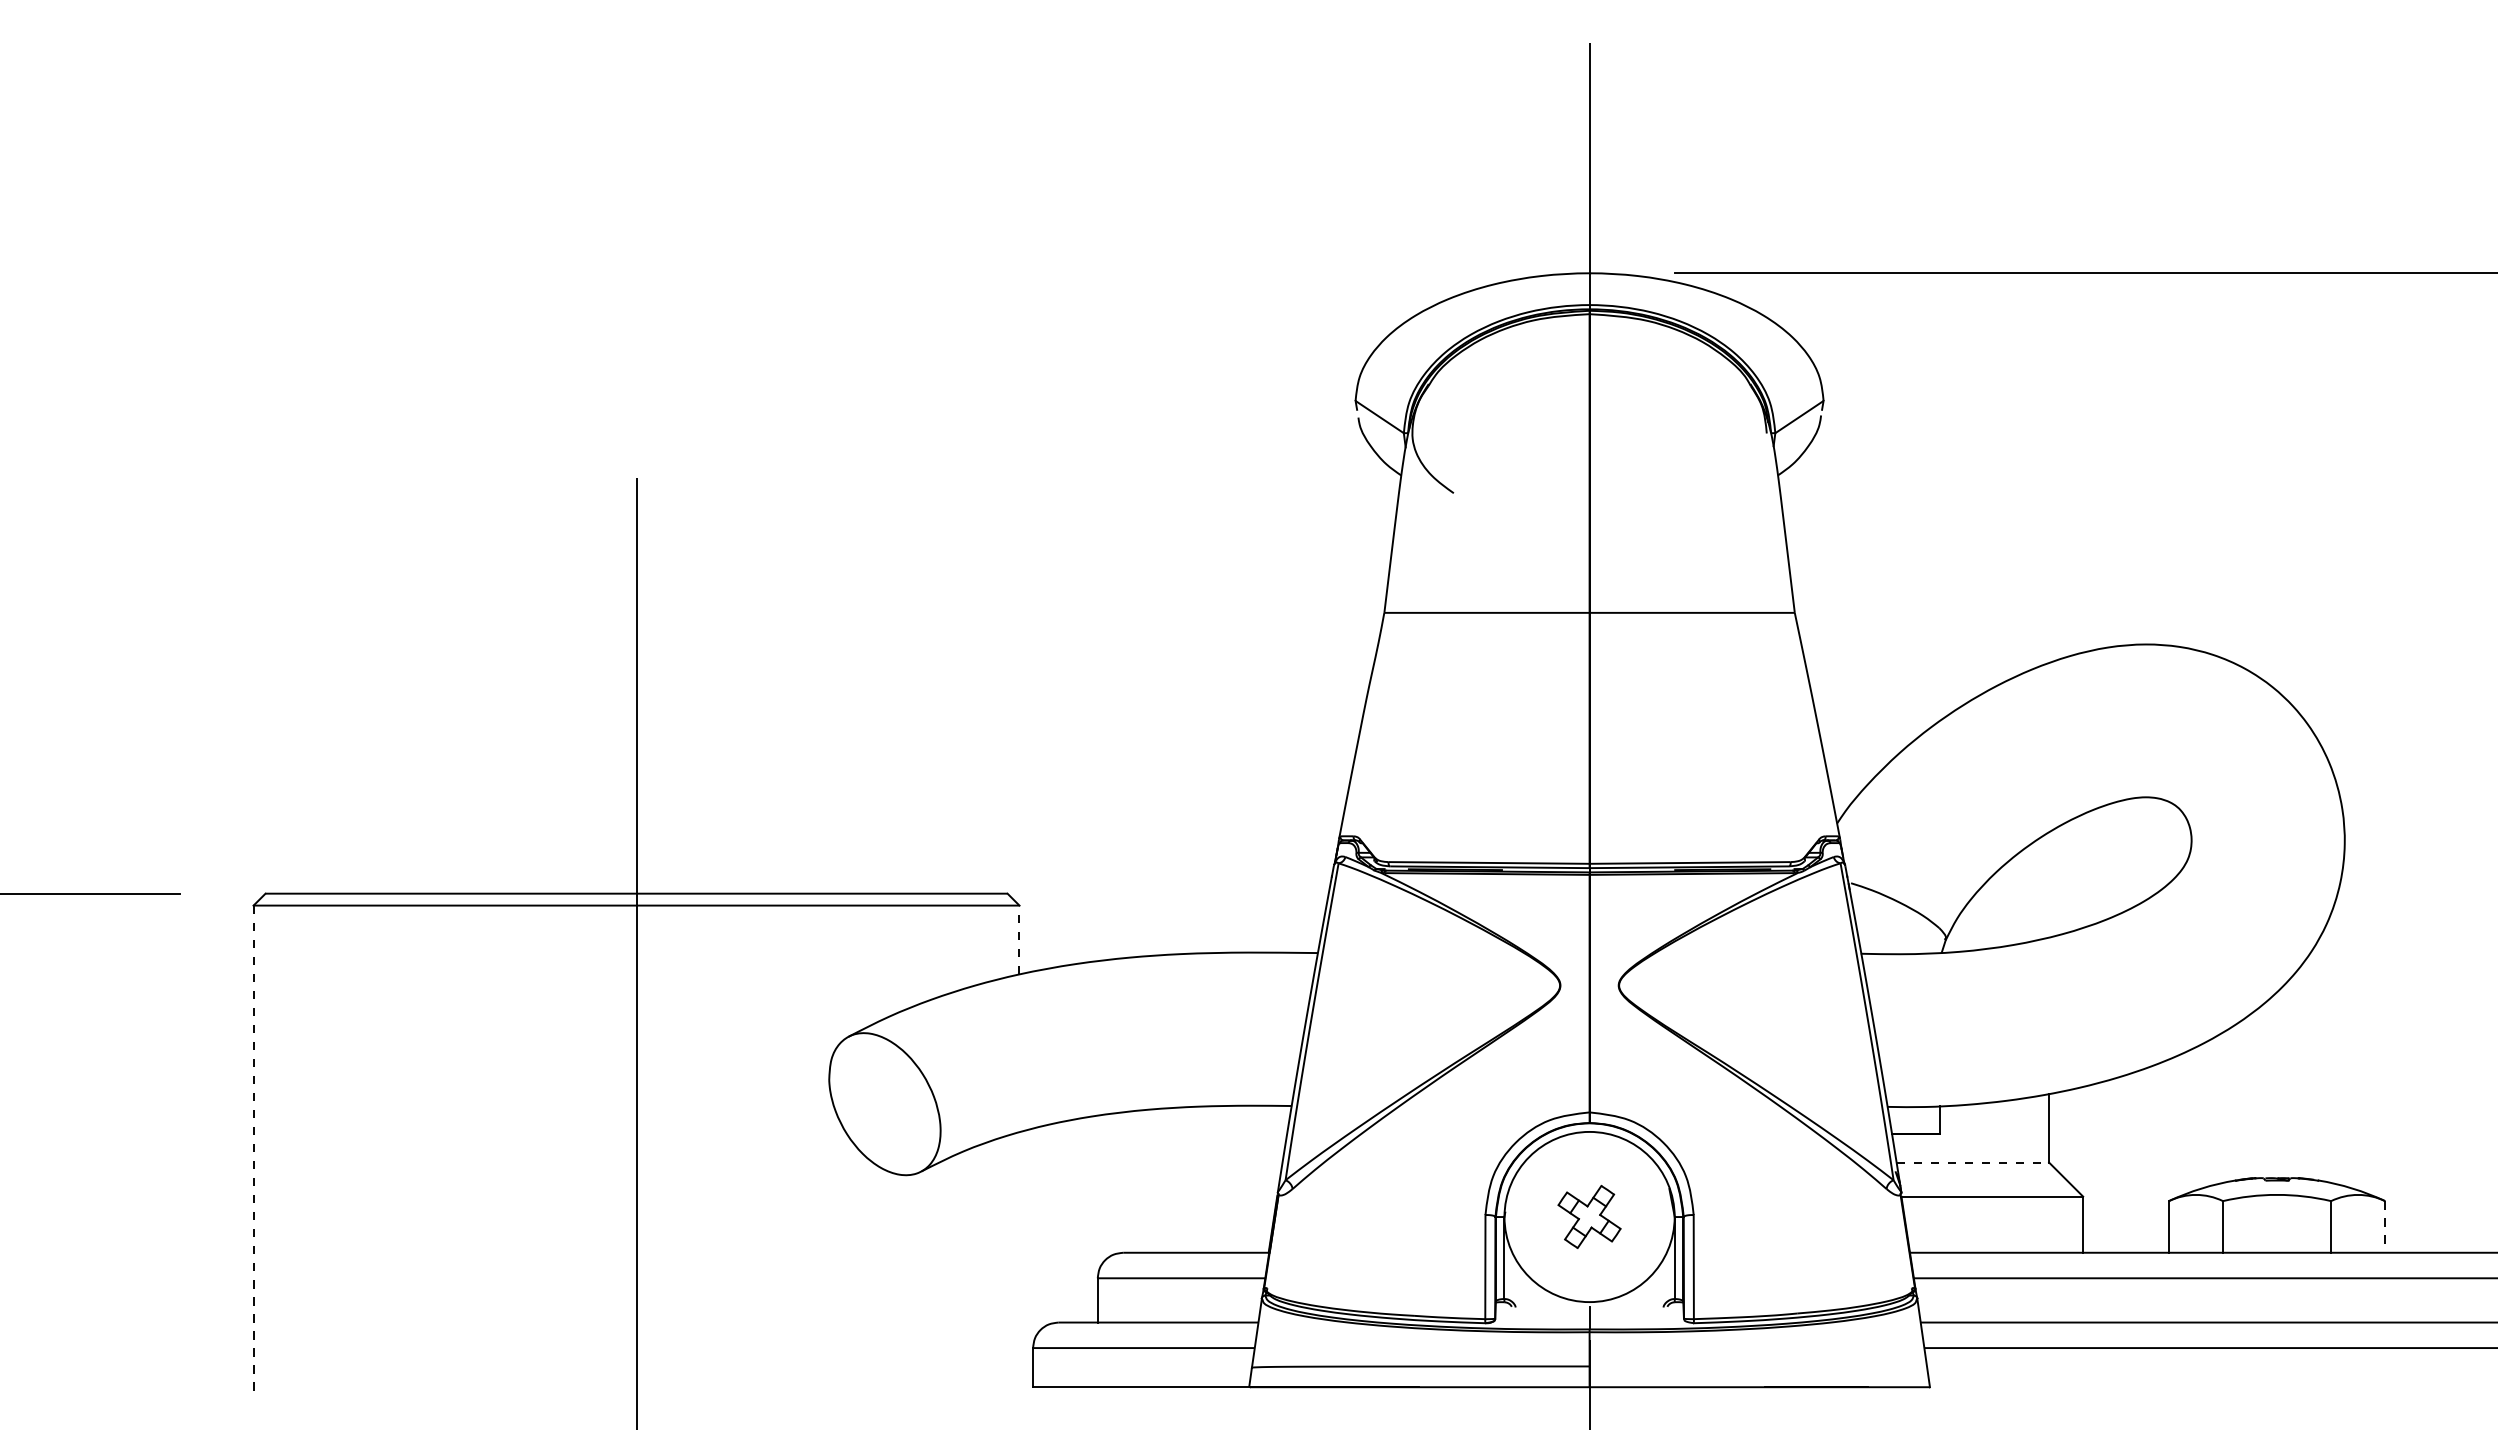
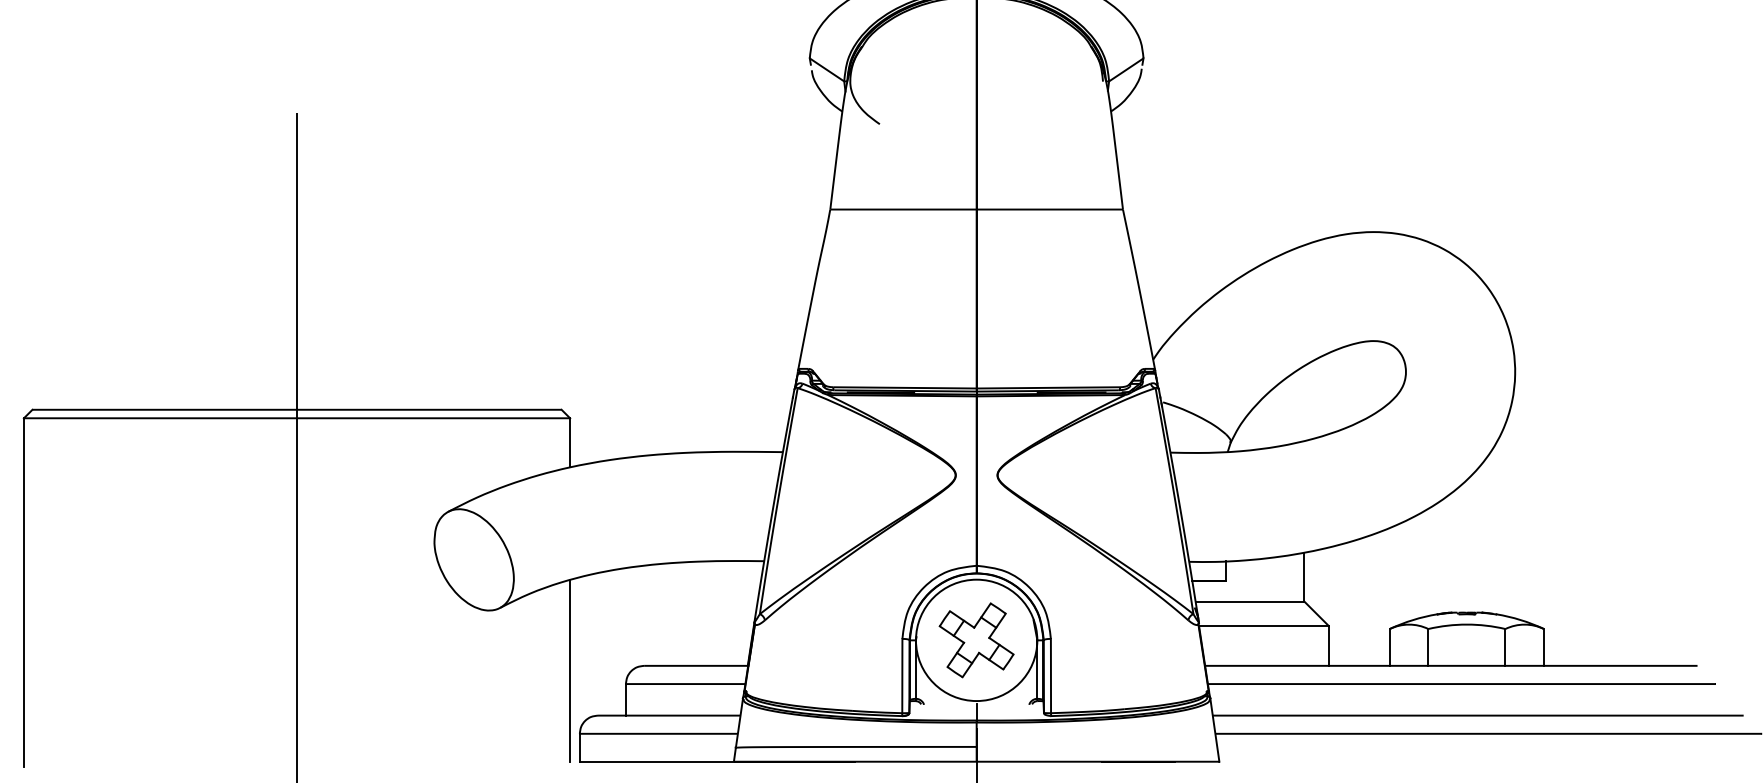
line: (1019, 939) -> (570, 442), dashed -> solid
line: (253, 1150) -> (23, 592), dashed -> solid
line: (1973, 1162) -> (1250, 601), dashed -> solid
part: (1589, 1216) -> (976, 639), size x1.67
line: (2385, 1226) -> (1544, 647), dashed -> solid
line: (1019, 1259) -> (570, 670), added

